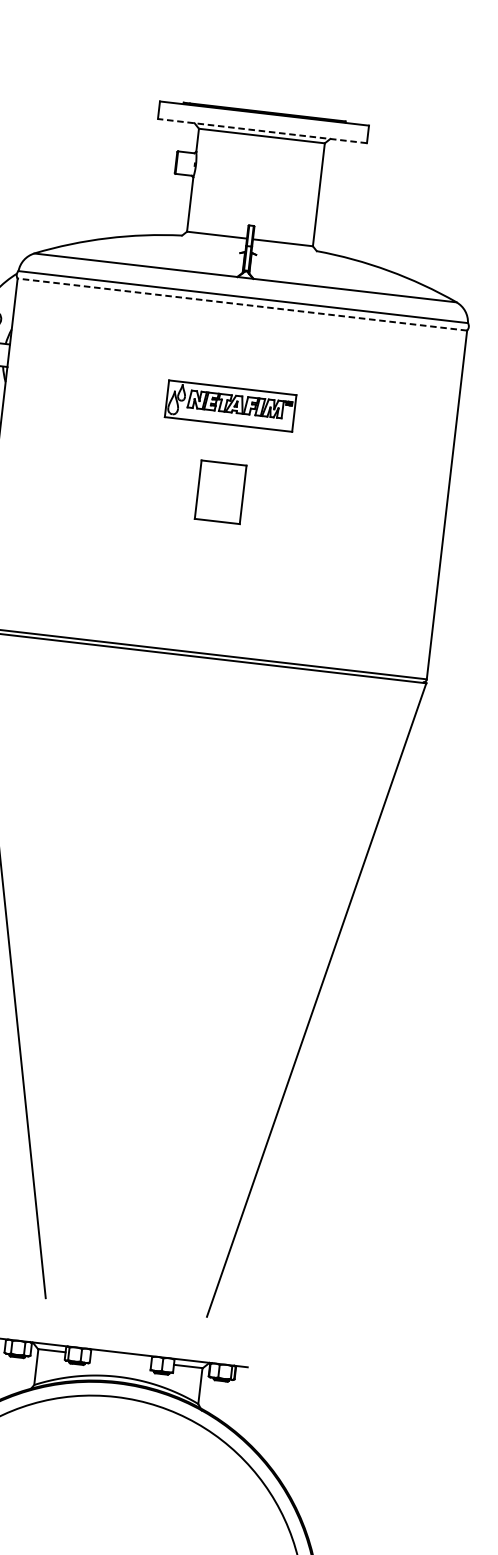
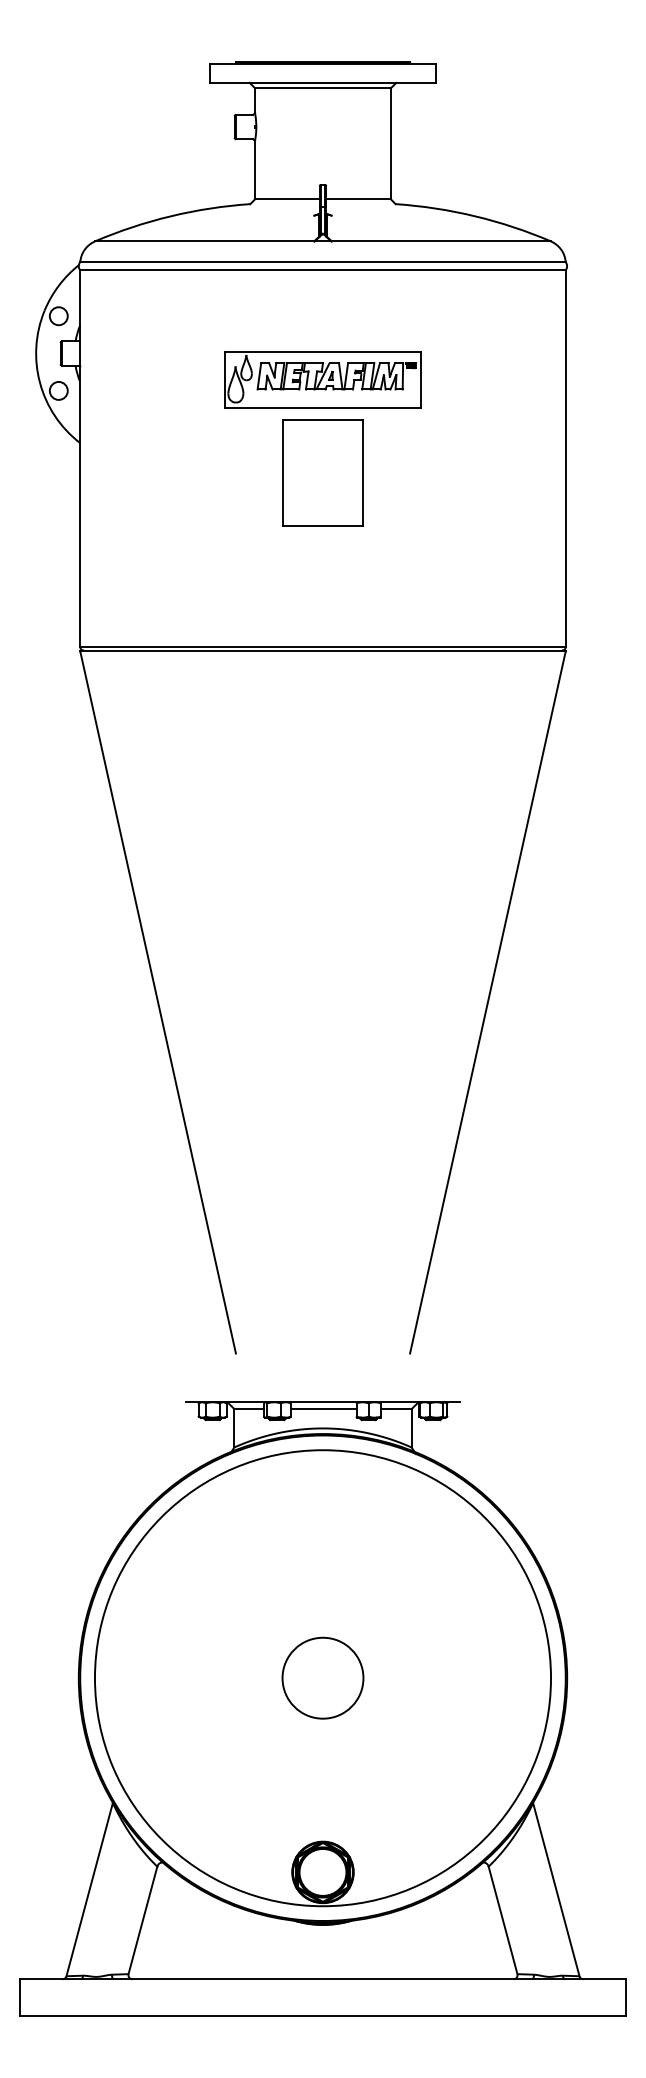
line: (262, 130) -> (323, 82), dashed -> solid
line: (242, 304) -> (323, 270), dashed -> solid
part: (230, 405) -> (322, 379), size x1.43
part: (220, 491) -> (322, 472), size x1.67
line: (120, 1358) -> (323, 1408), added

